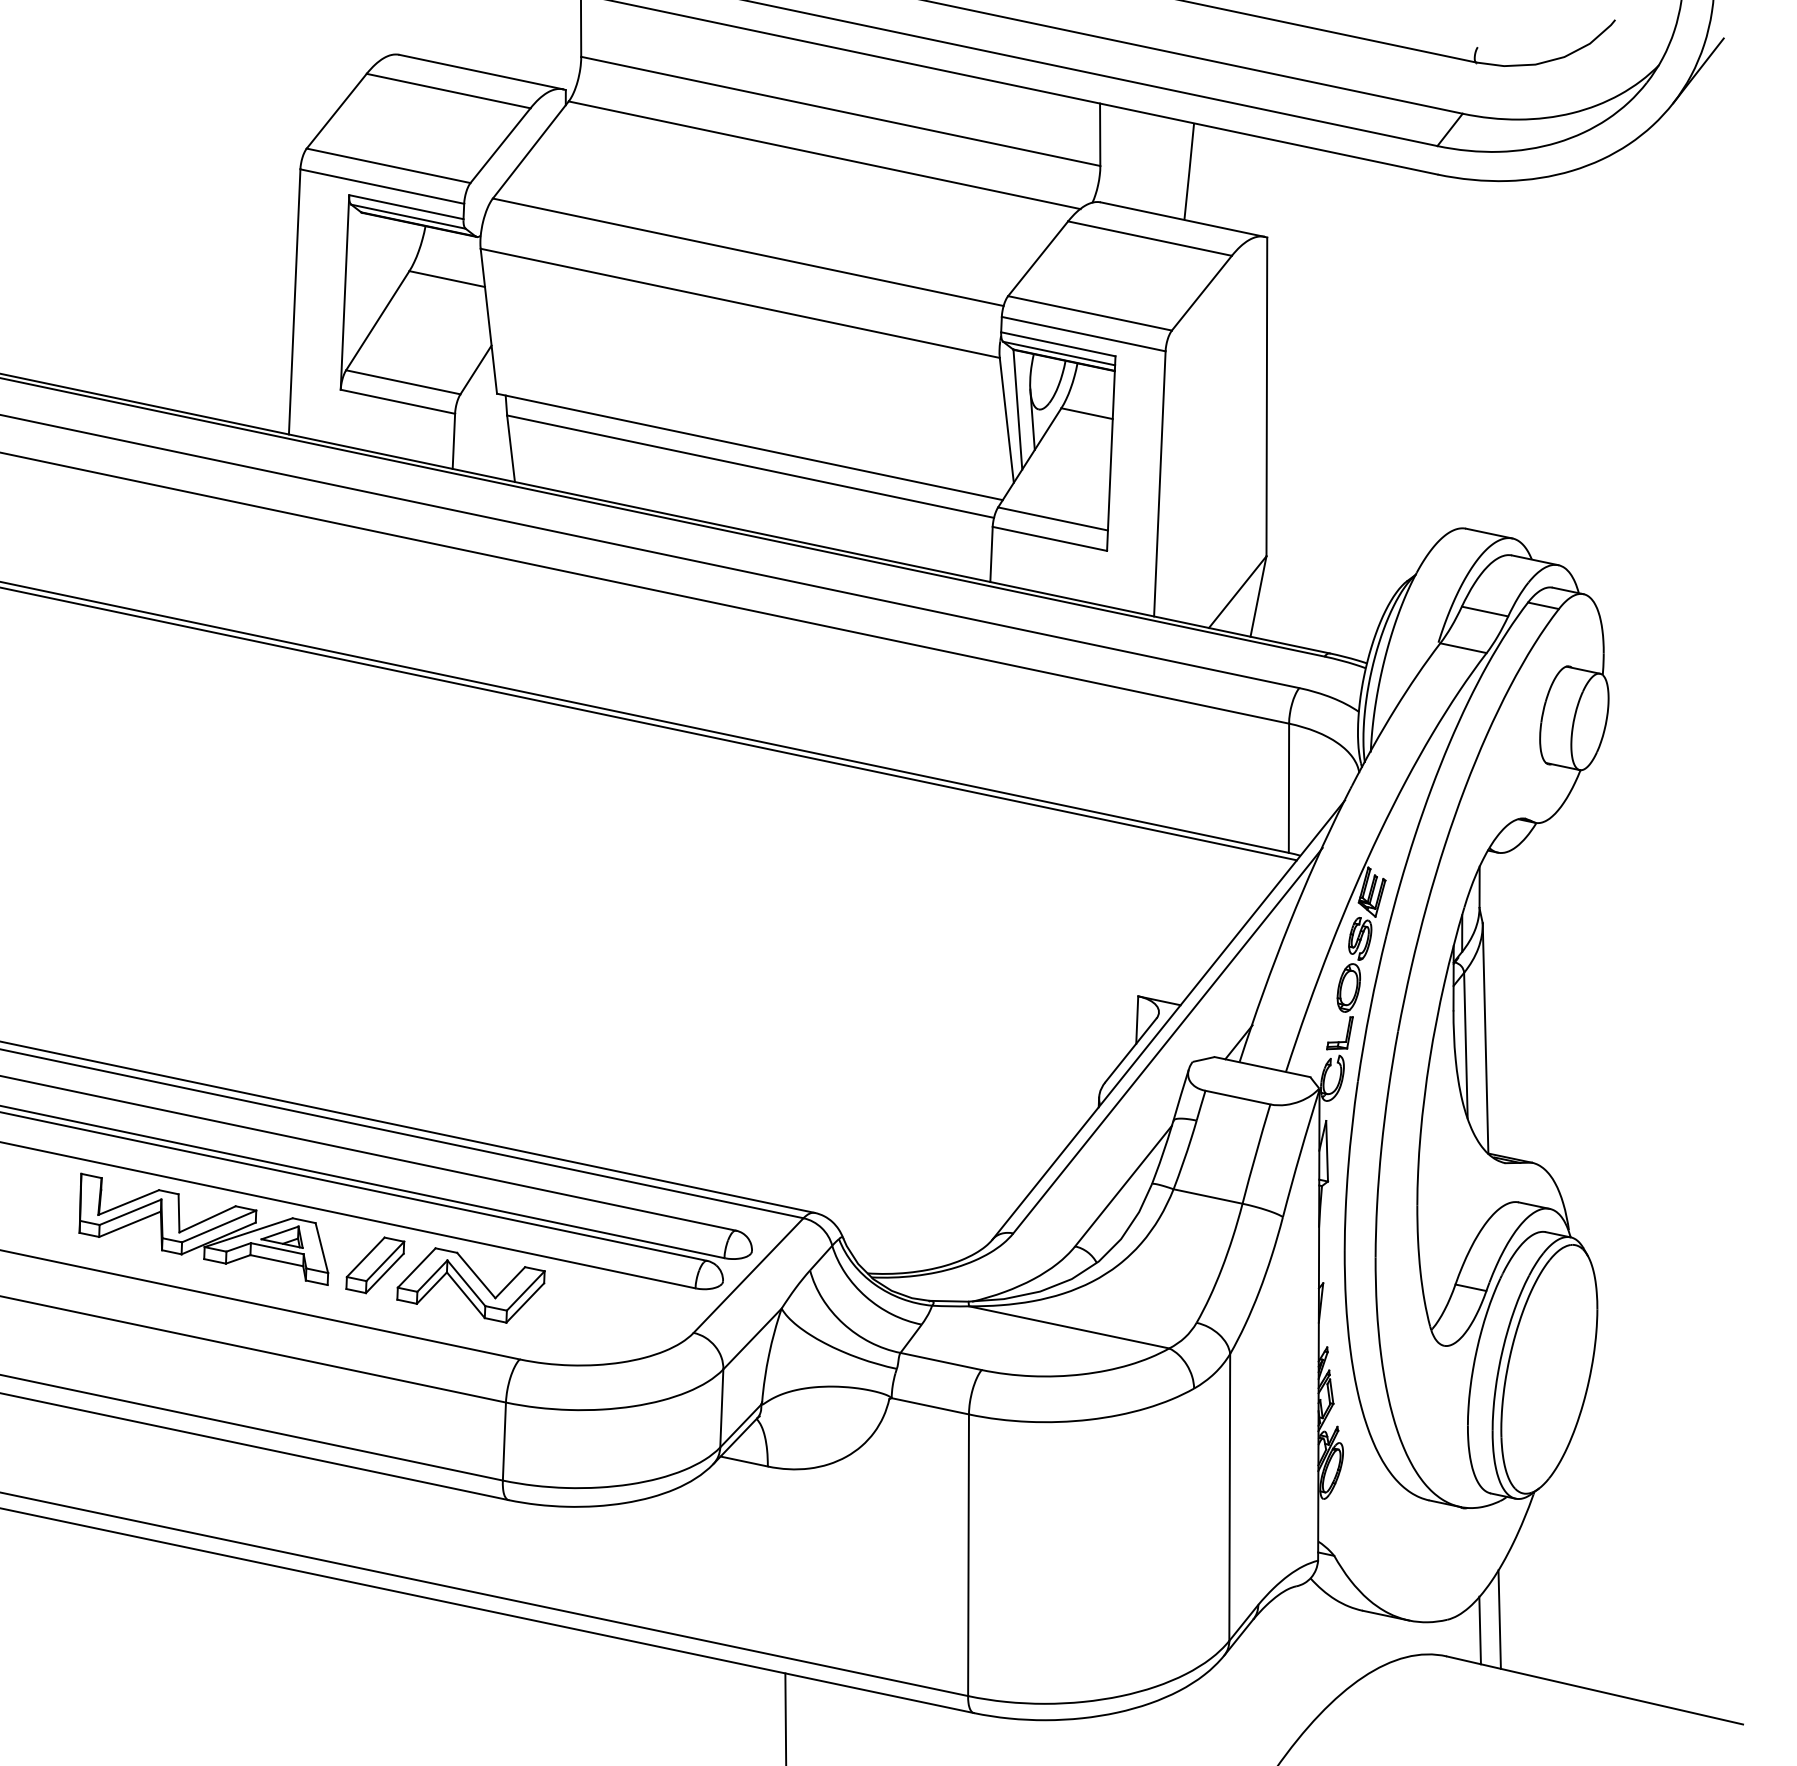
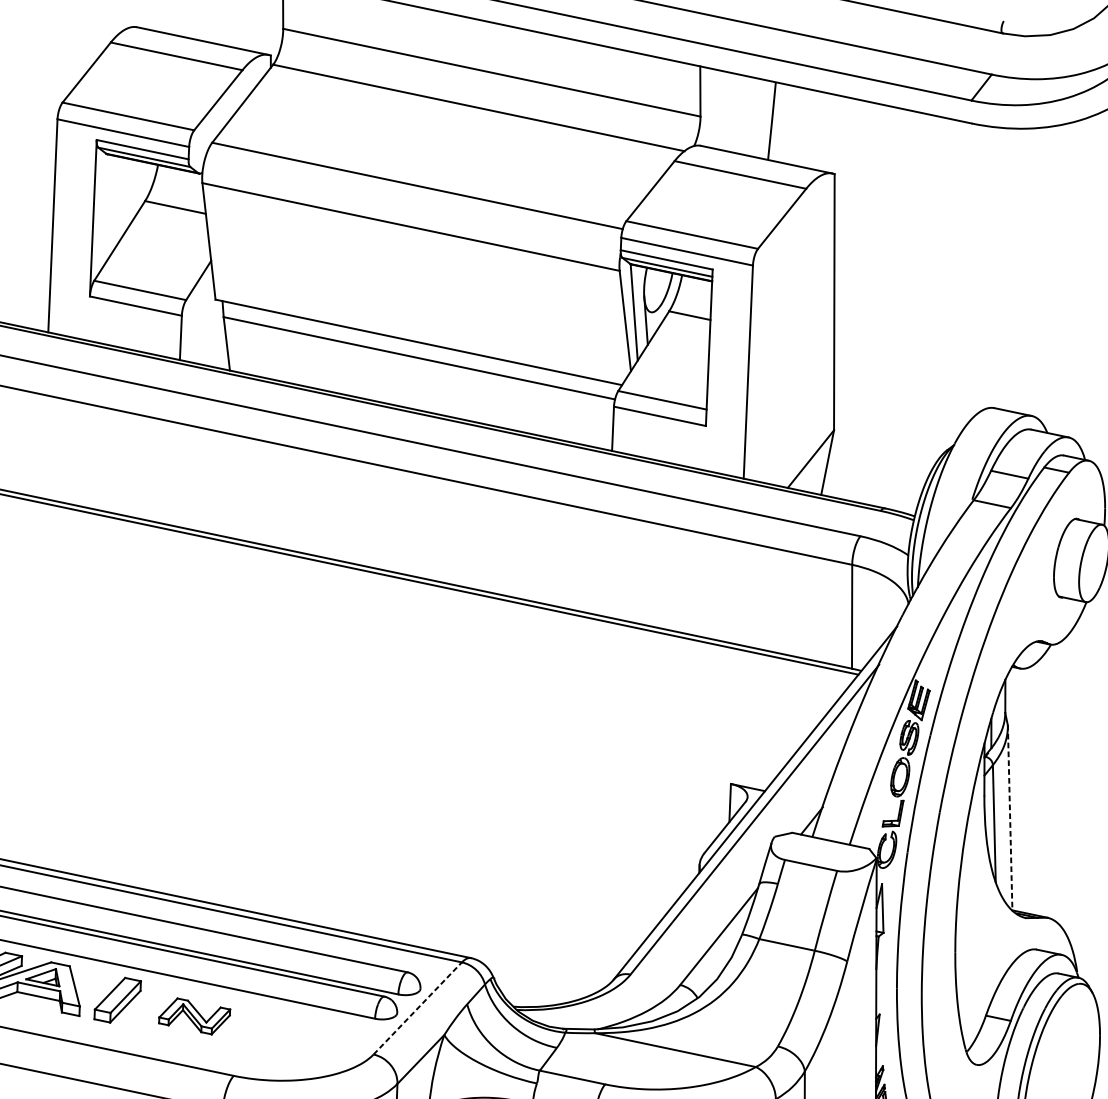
line: (1485, 1038) -> (1010, 817), solid -> dashed
line: (748, 1275) -> (417, 1008), solid -> dashed
part: (470, 1285) -> (194, 1016), size x0.6

